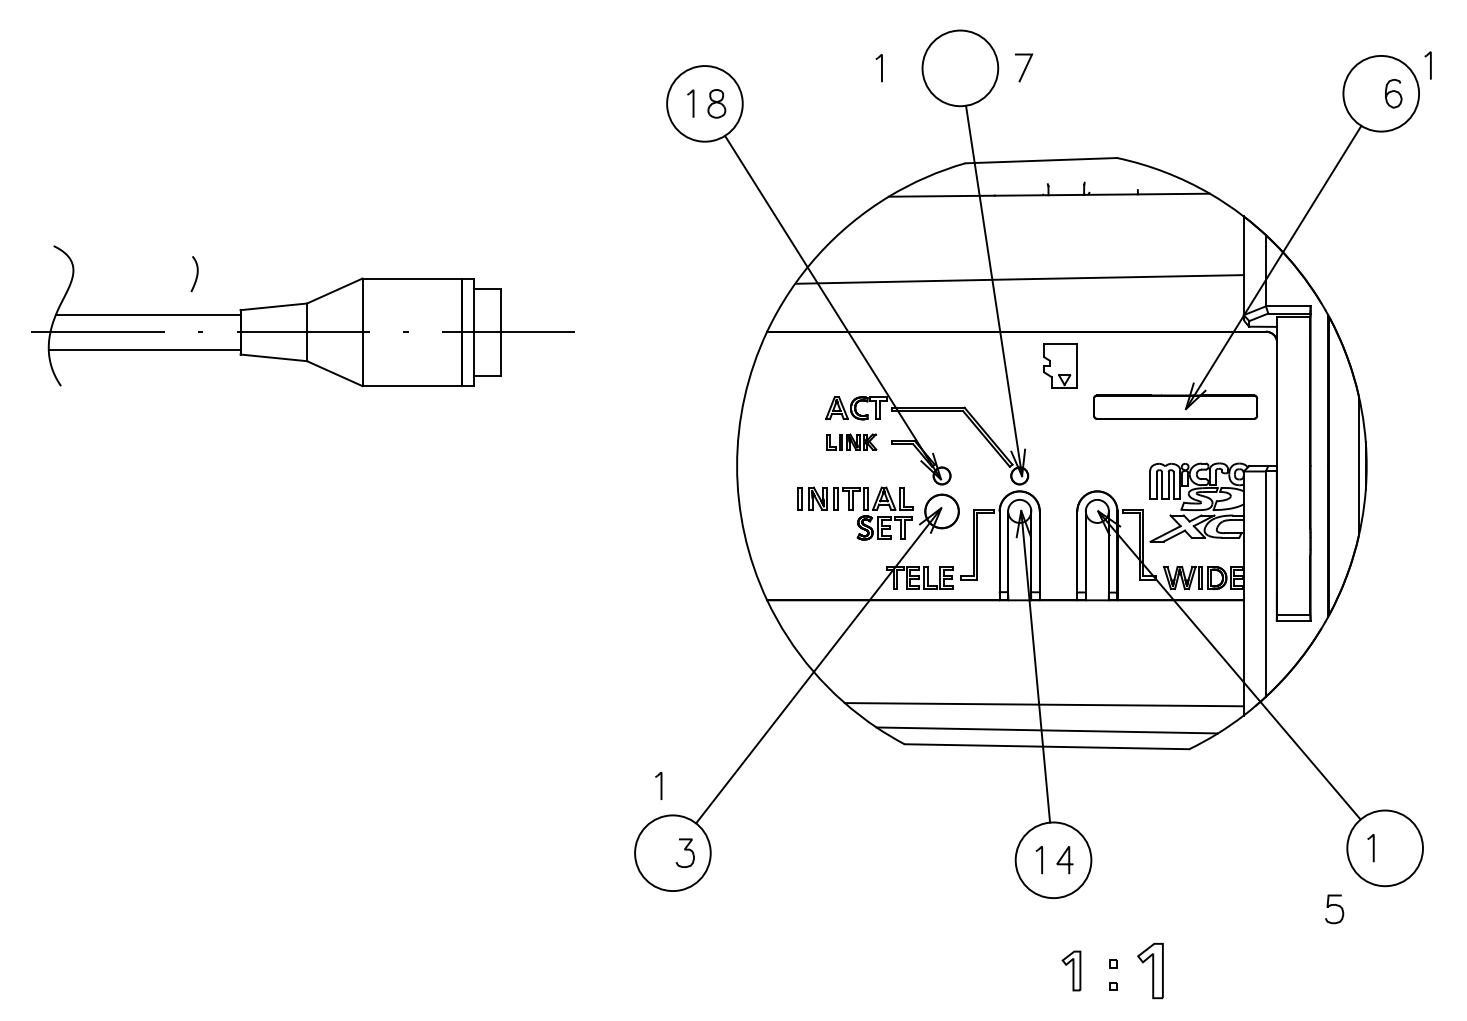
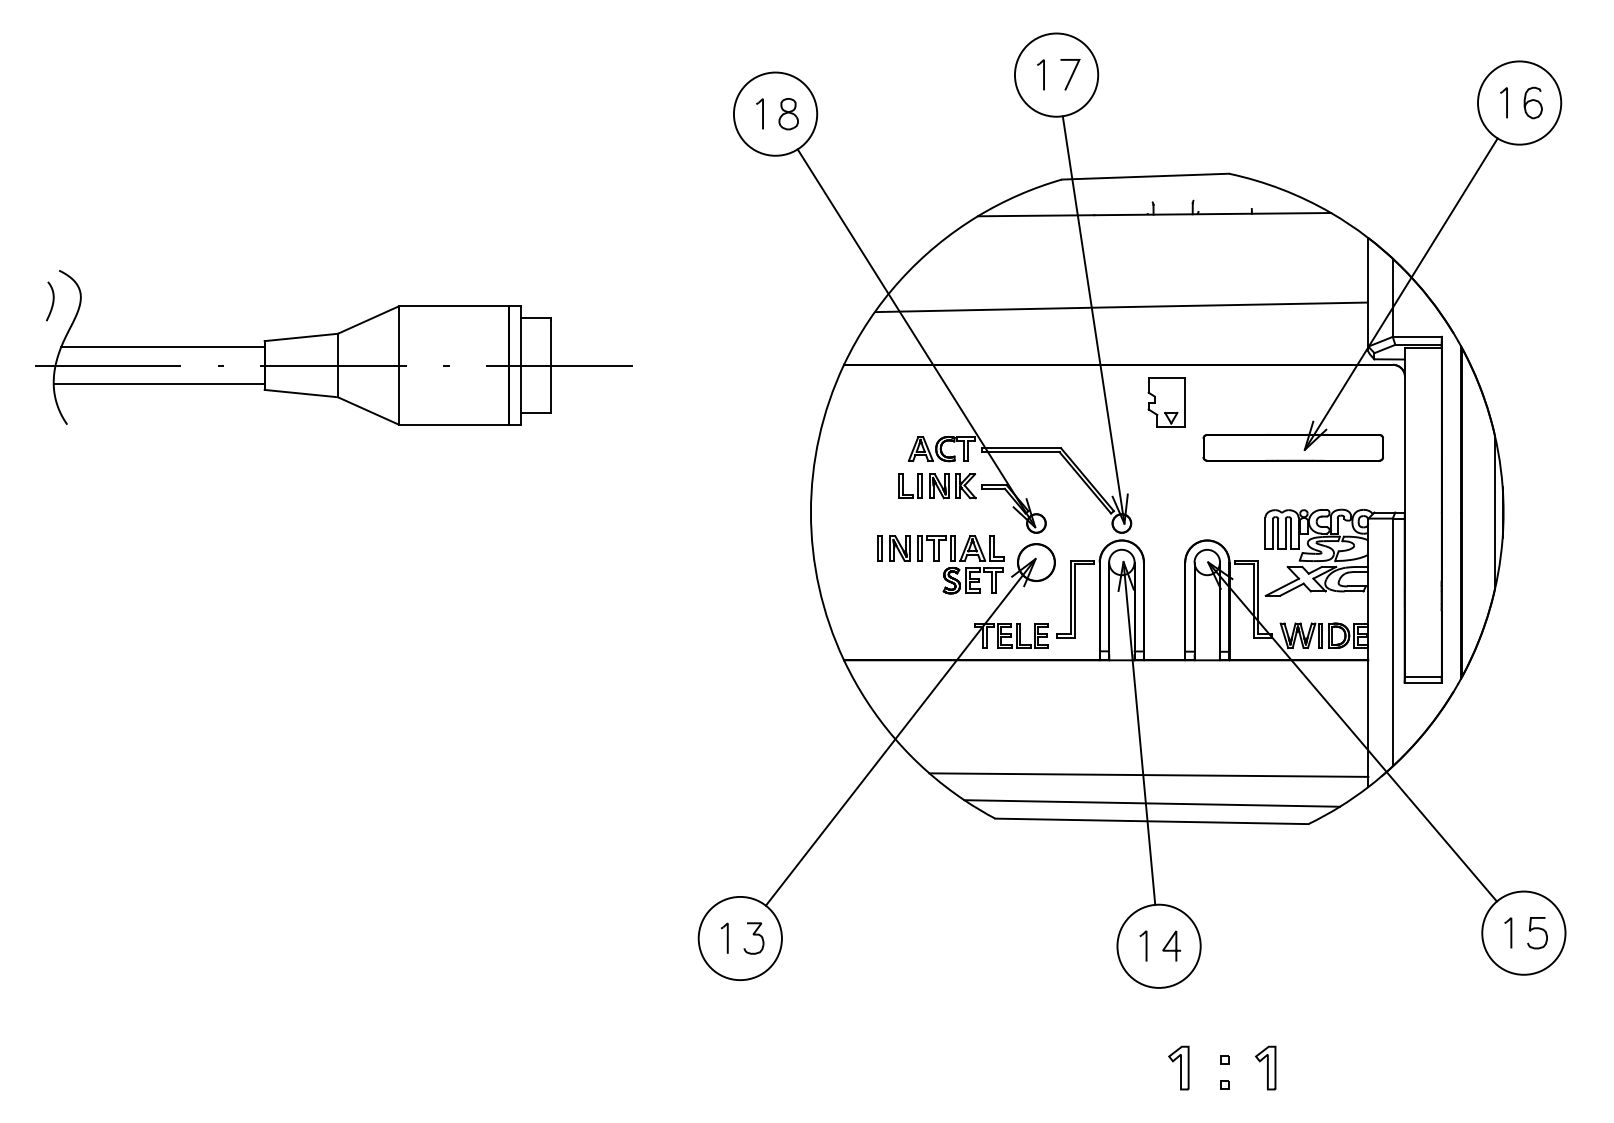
part: (1427, 65) -> (1503, 102), moved
line: (1025, 67) -> (1072, 74), moved
part: (878, 68) -> (1040, 75), moved
curve: (196, 274) -> (52, 301), moved
part: (851, 441) -> (936, 485), size x1.43
part: (658, 785) -> (724, 937), moved
curve: (1336, 906) -> (1539, 930), moved
part: (1150, 970) -> (1265, 1067), size x0.71

